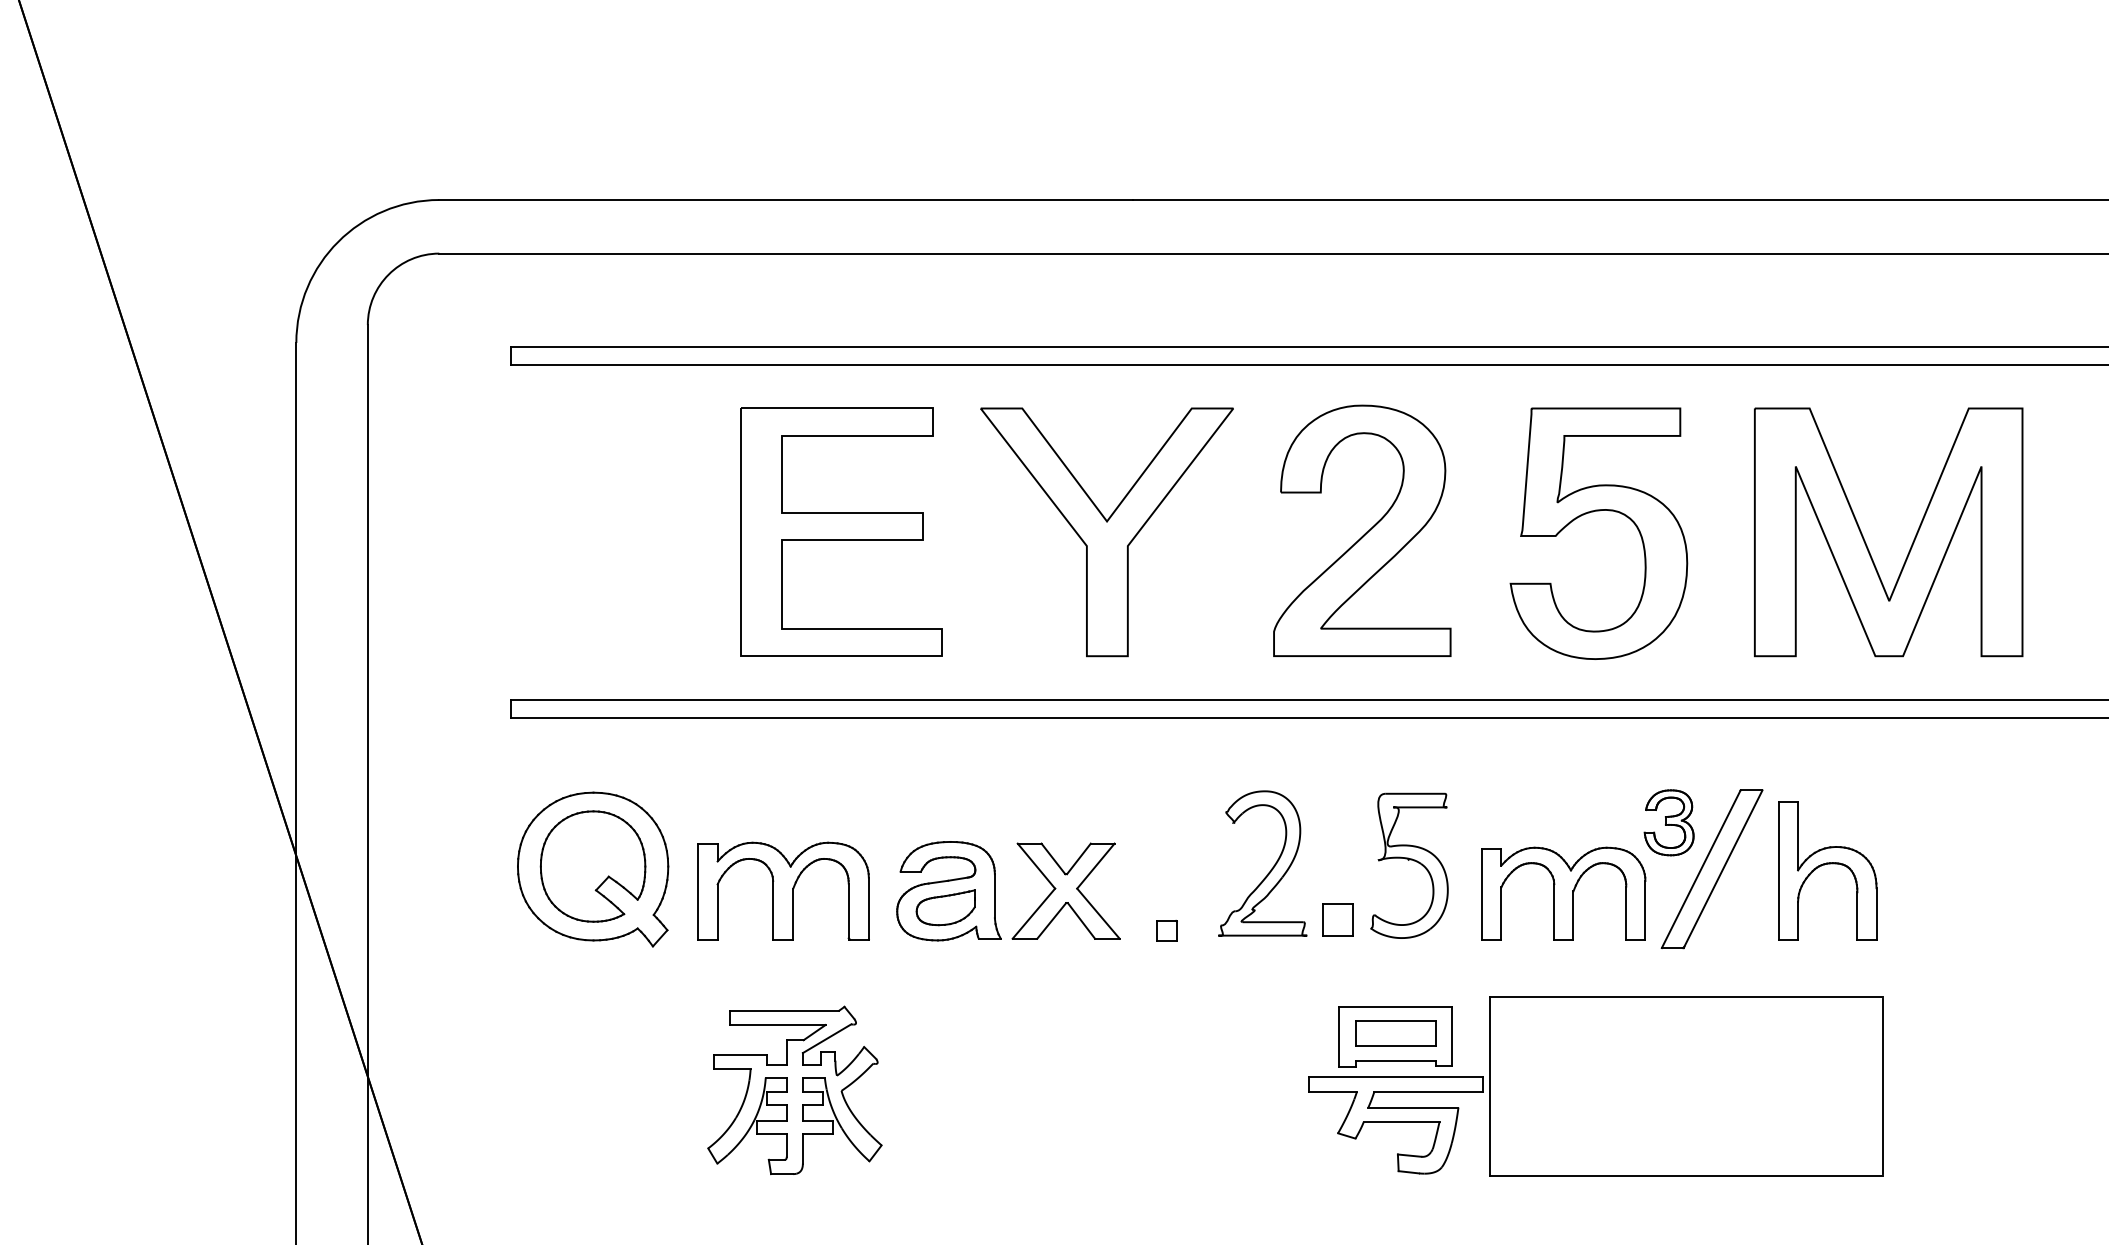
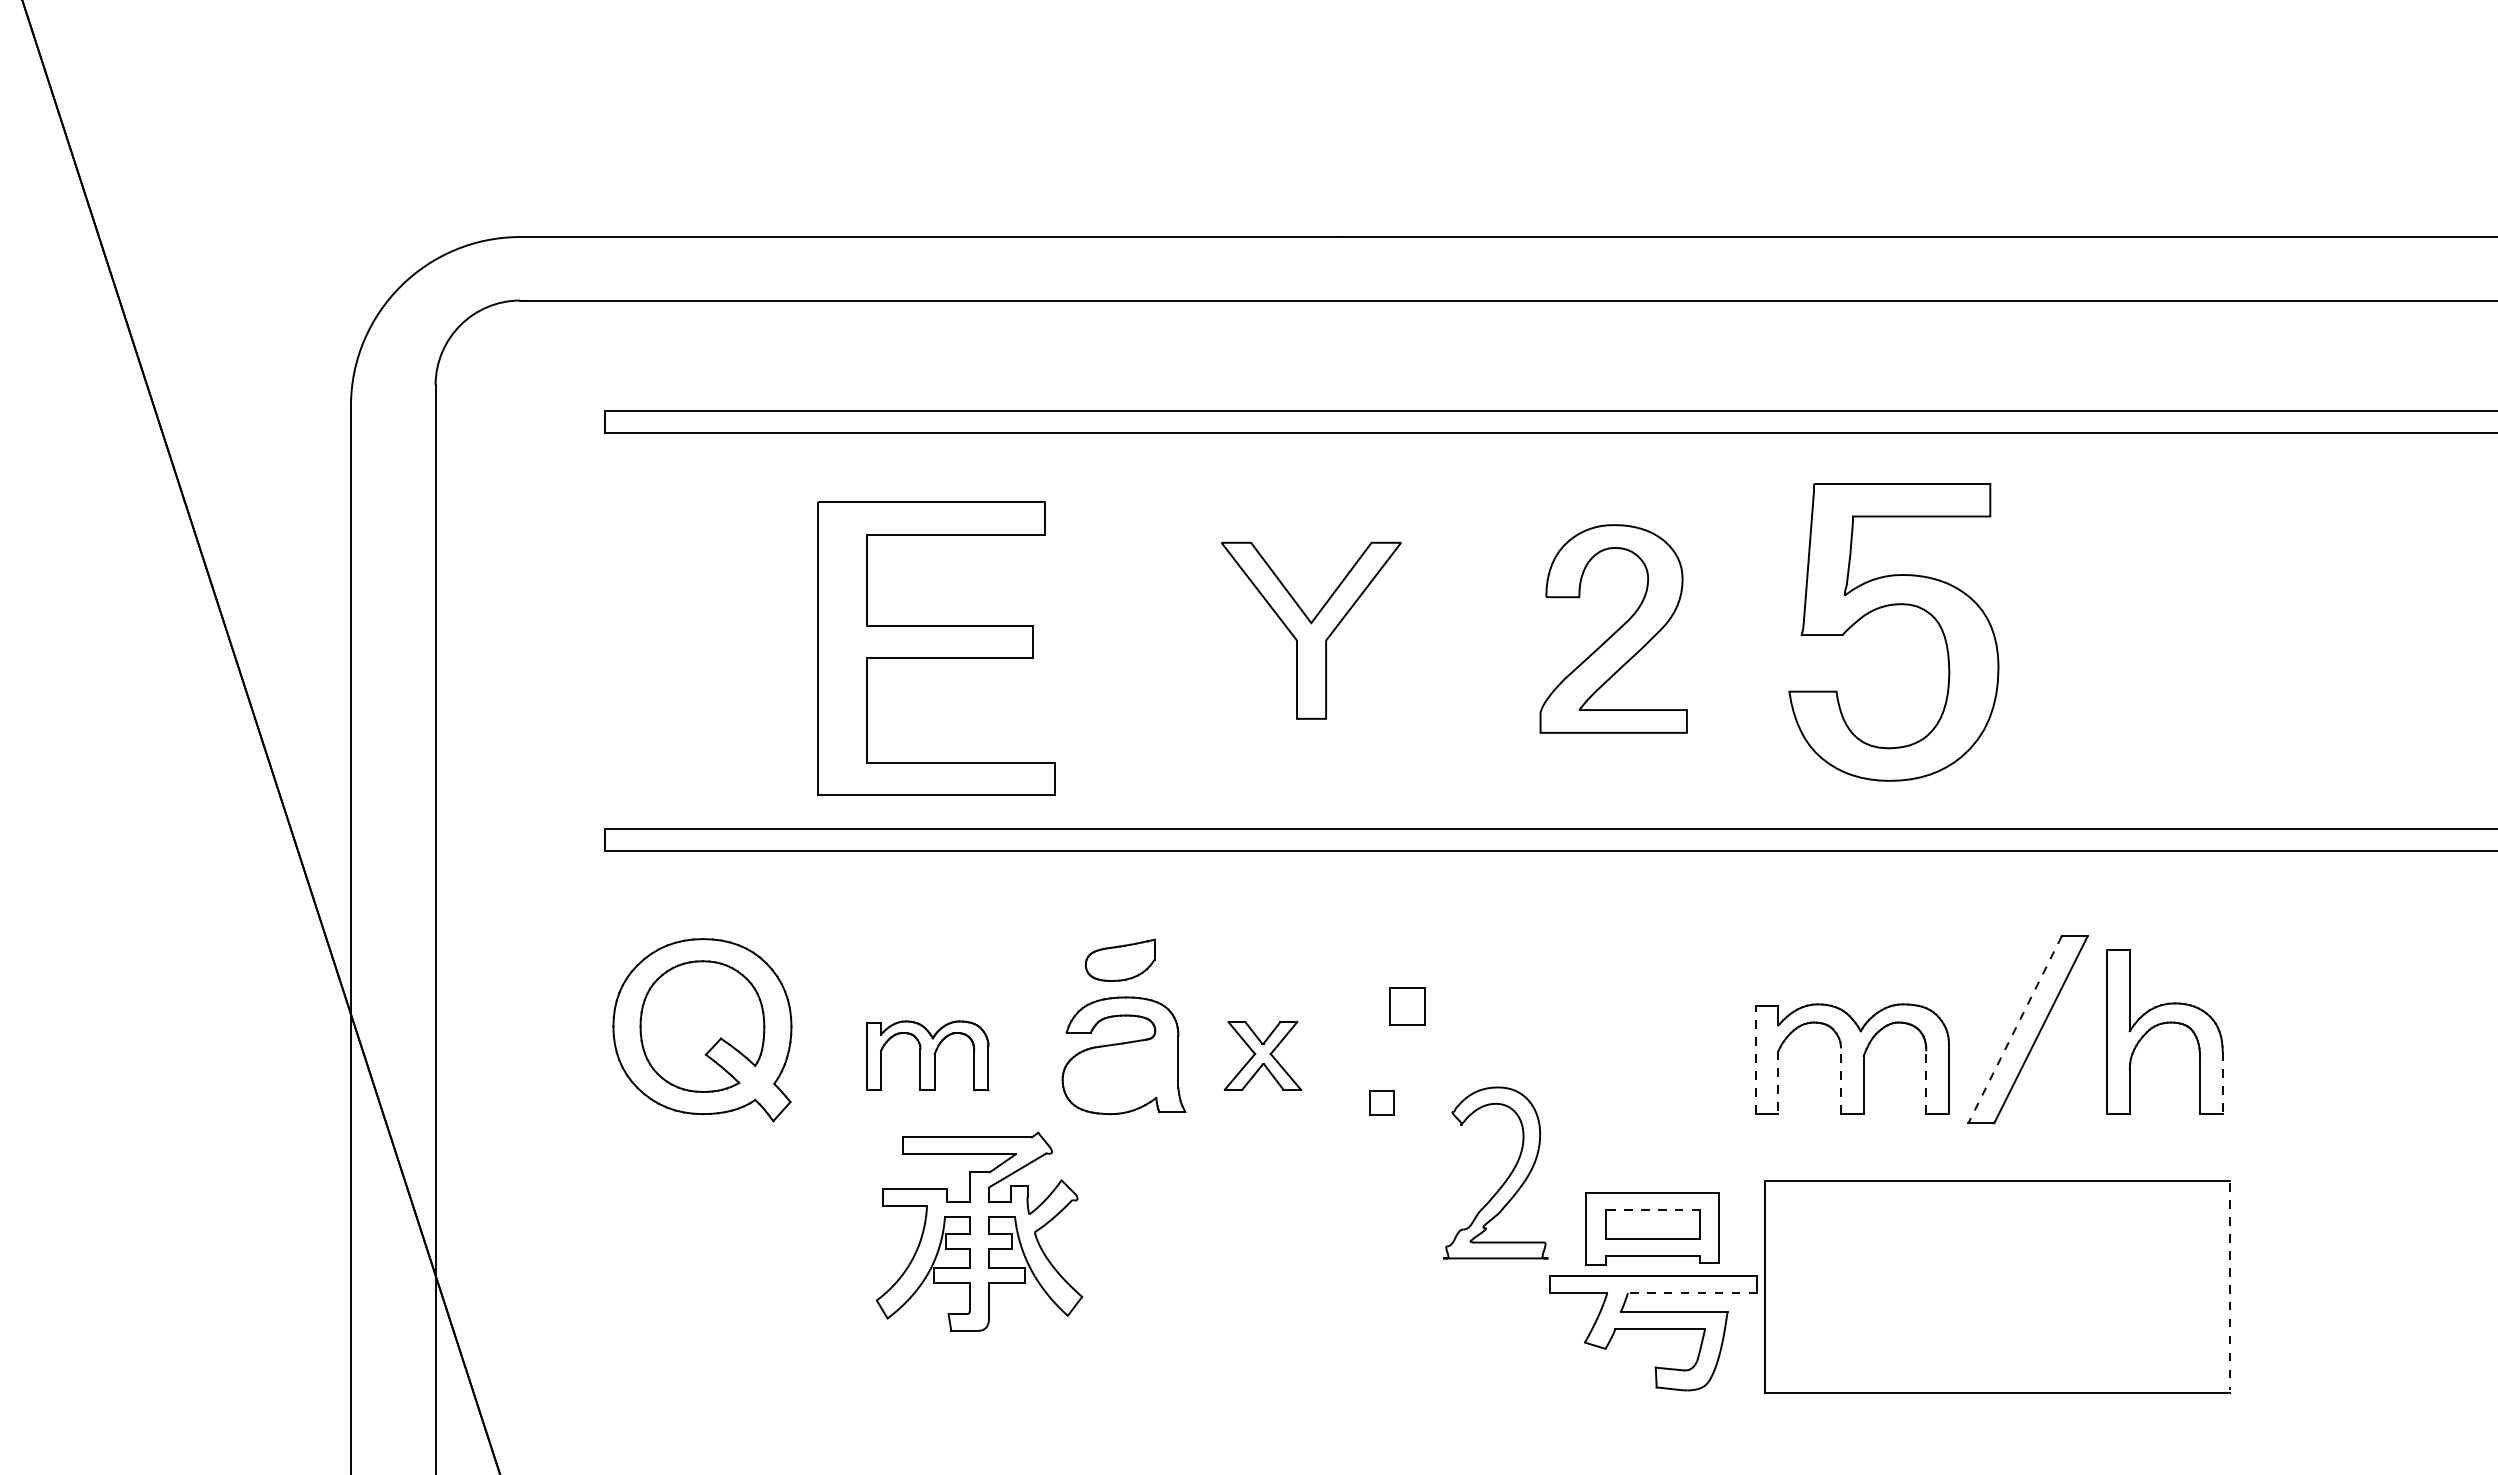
part: (1362, 530) -> (1613, 628), size x0.7
part: (841, 532) -> (936, 648), moved
part: (1107, 532) -> (1311, 630), size x0.6
part: (1865, 540) -> (2209, 640), removed
part: (1668, 822) -> (1976, 974), removed
part: (1409, 865) -> (1669, 1025), removed
part: (1271, 868) -> (1506, 1178), moved
line: (1700, 869) -> (2014, 1030), solid -> dashed
part: (783, 890) -> (927, 1055), size x0.6
part: (1065, 890) -> (1262, 1055), size x0.6
line: (1482, 894) -> (1755, 1059), solid -> dashed
part: (945, 906) -> (1119, 959), moved
line: (1554, 912) -> (1841, 1080), solid -> dashed
line: (1626, 912) -> (1926, 1081), solid -> dashed
line: (1501, 913) -> (1778, 1082), solid -> dashed
line: (1876, 913) -> (2222, 1082), solid -> dashed
part: (1337, 919) -> (1407, 1006), moved
line: (1395, 1020) -> (1652, 1209), solid -> dashed
line: (1883, 1086) -> (2230, 1287), solid -> dashed
part: (794, 1090) -> (979, 1231), moved
line: (1428, 1091) -> (1692, 1293), solid -> dashed

